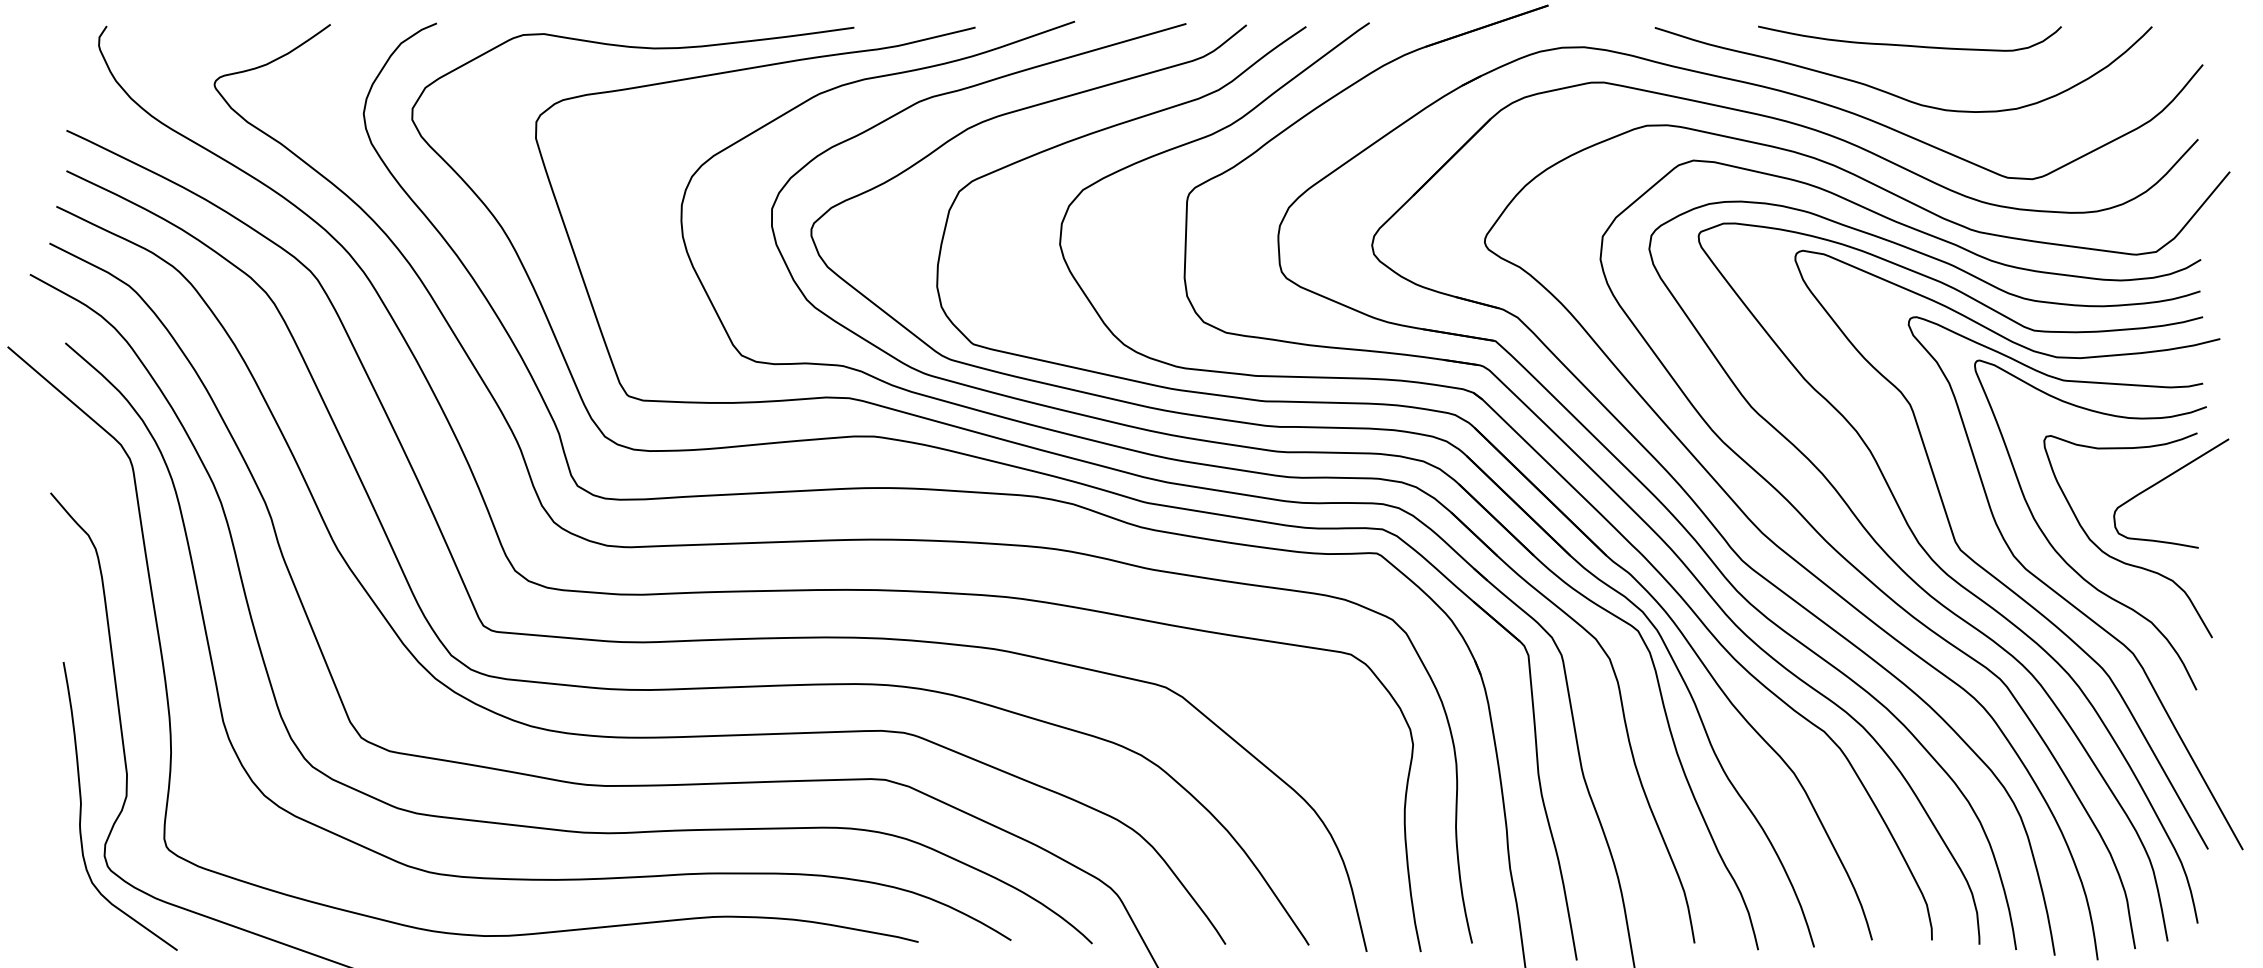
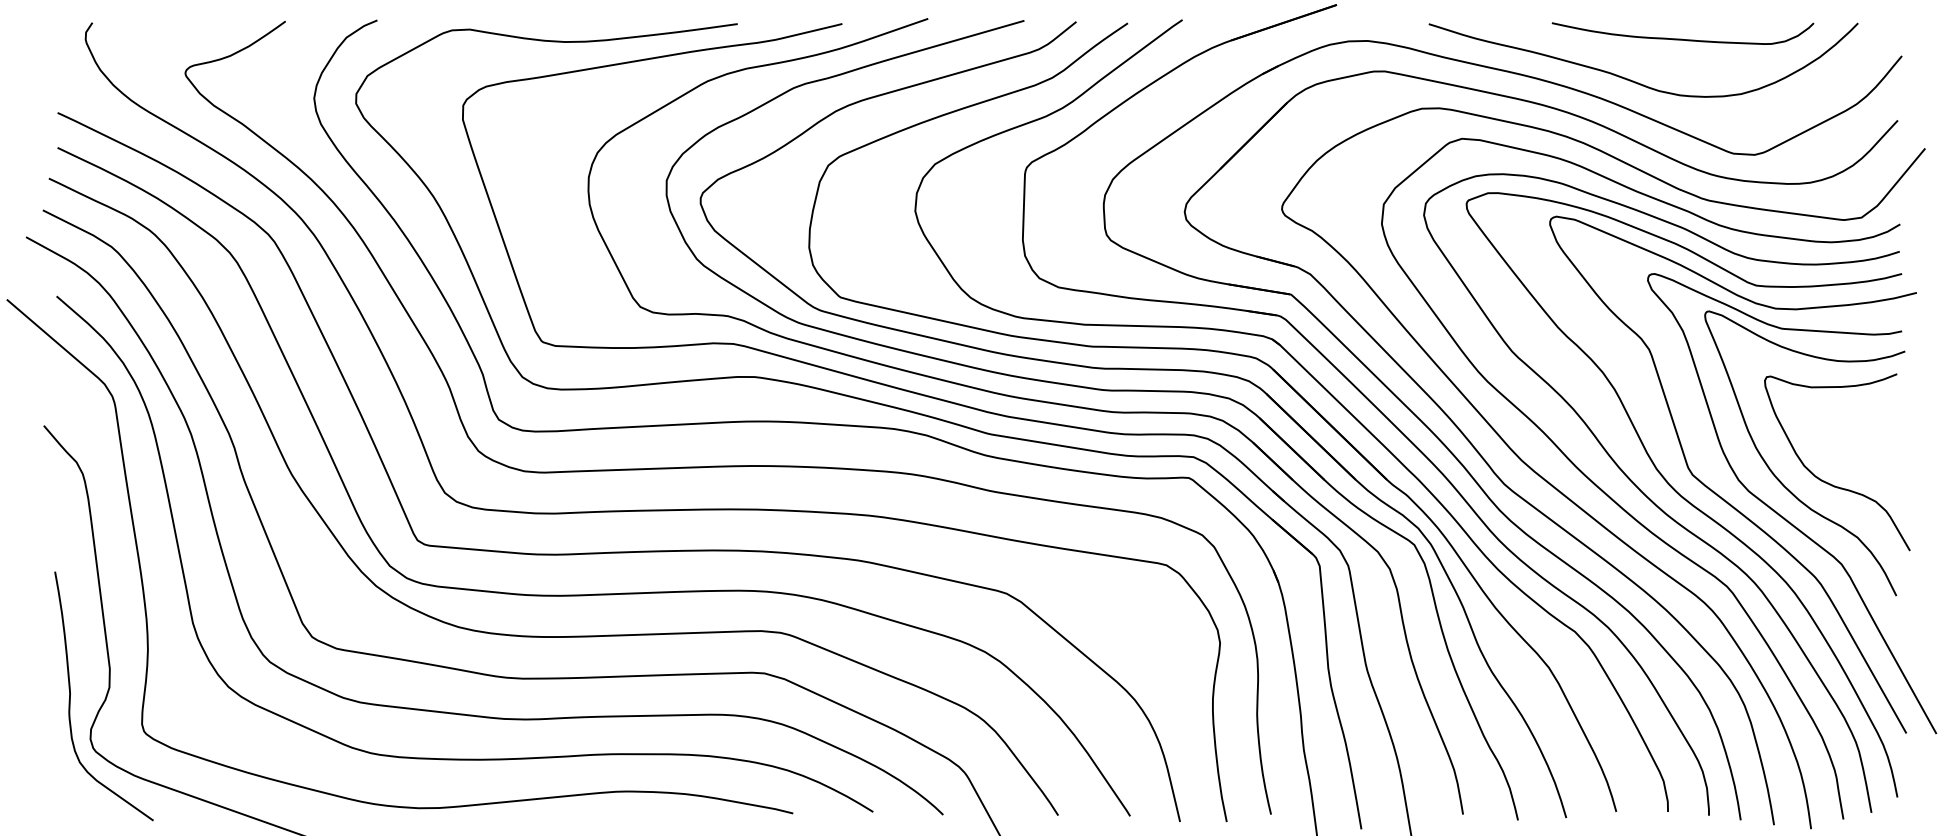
curve: (1909, 44) -> (1682, 38), moved
curve: (2165, 479) -> (1869, 414), removed

